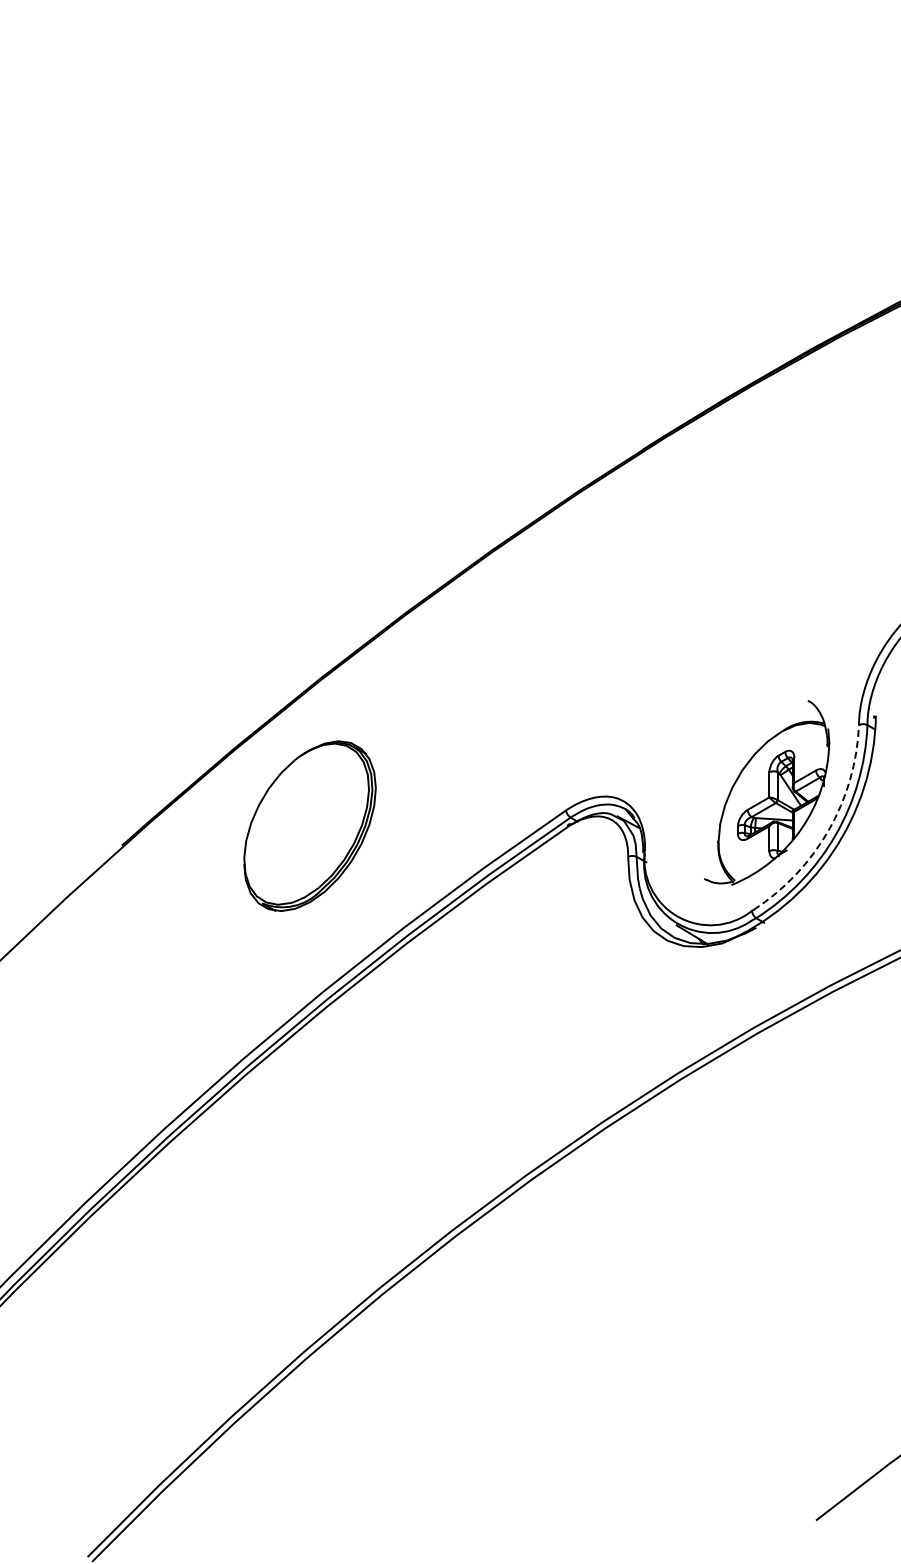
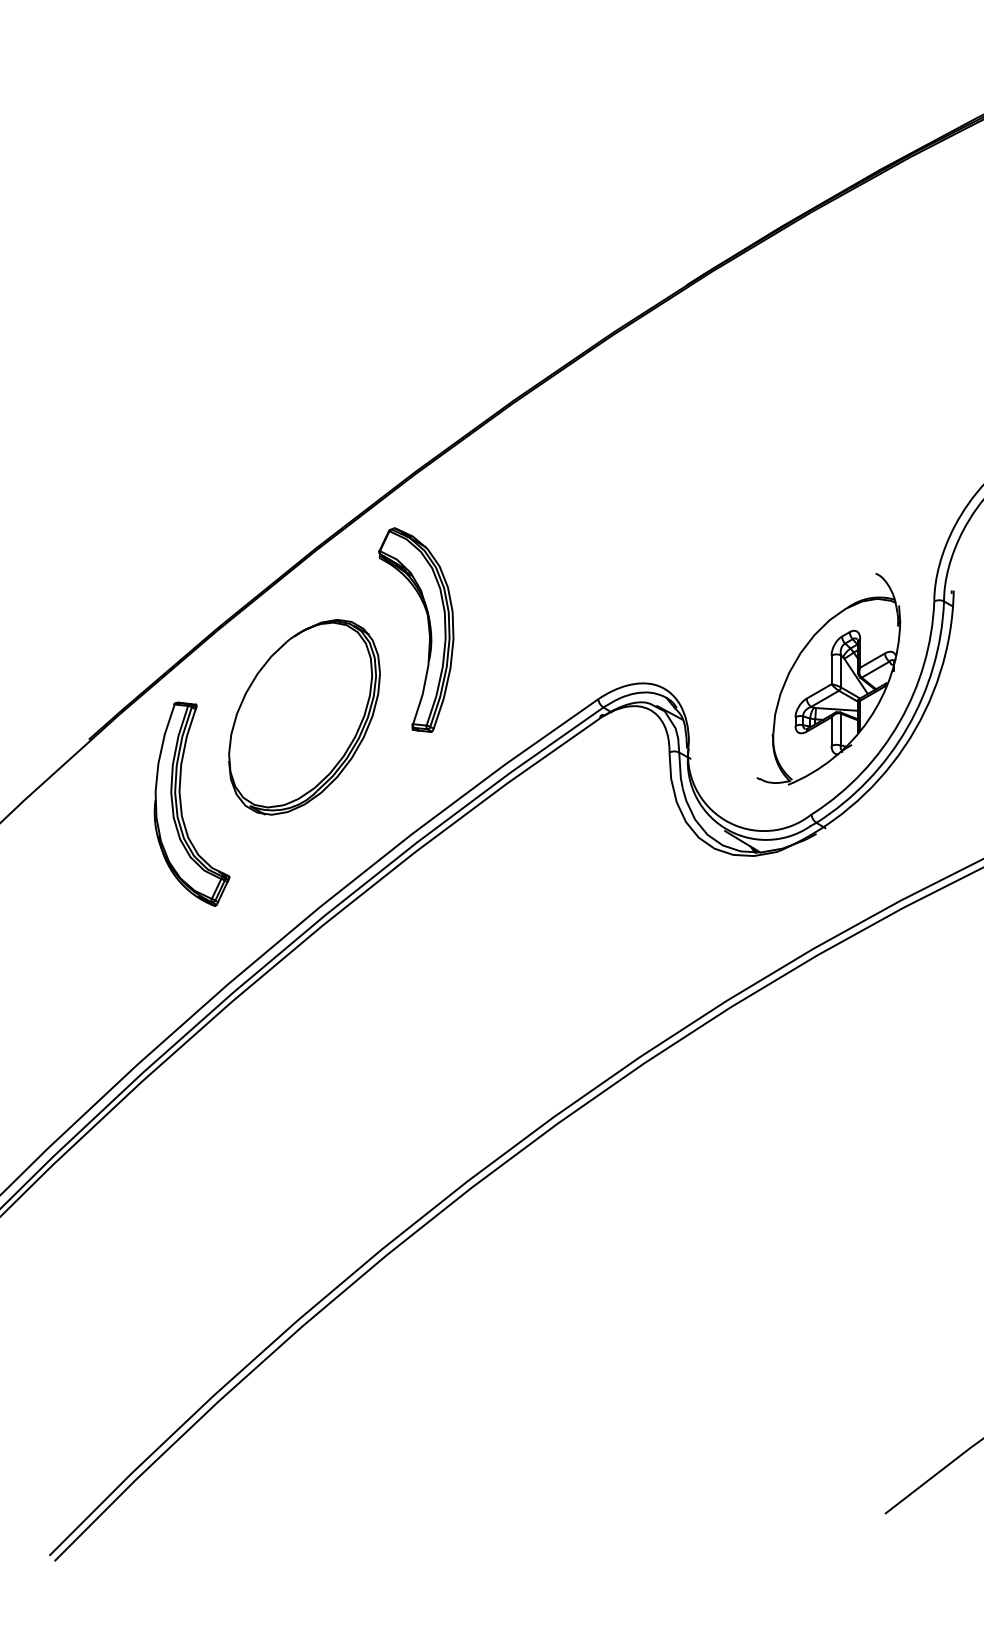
part: (417, 749) -> (427, 629), added
arc: (828, 830) -> (899, 722), dashed -> solid
part: (203, 902) -> (182, 804), added

